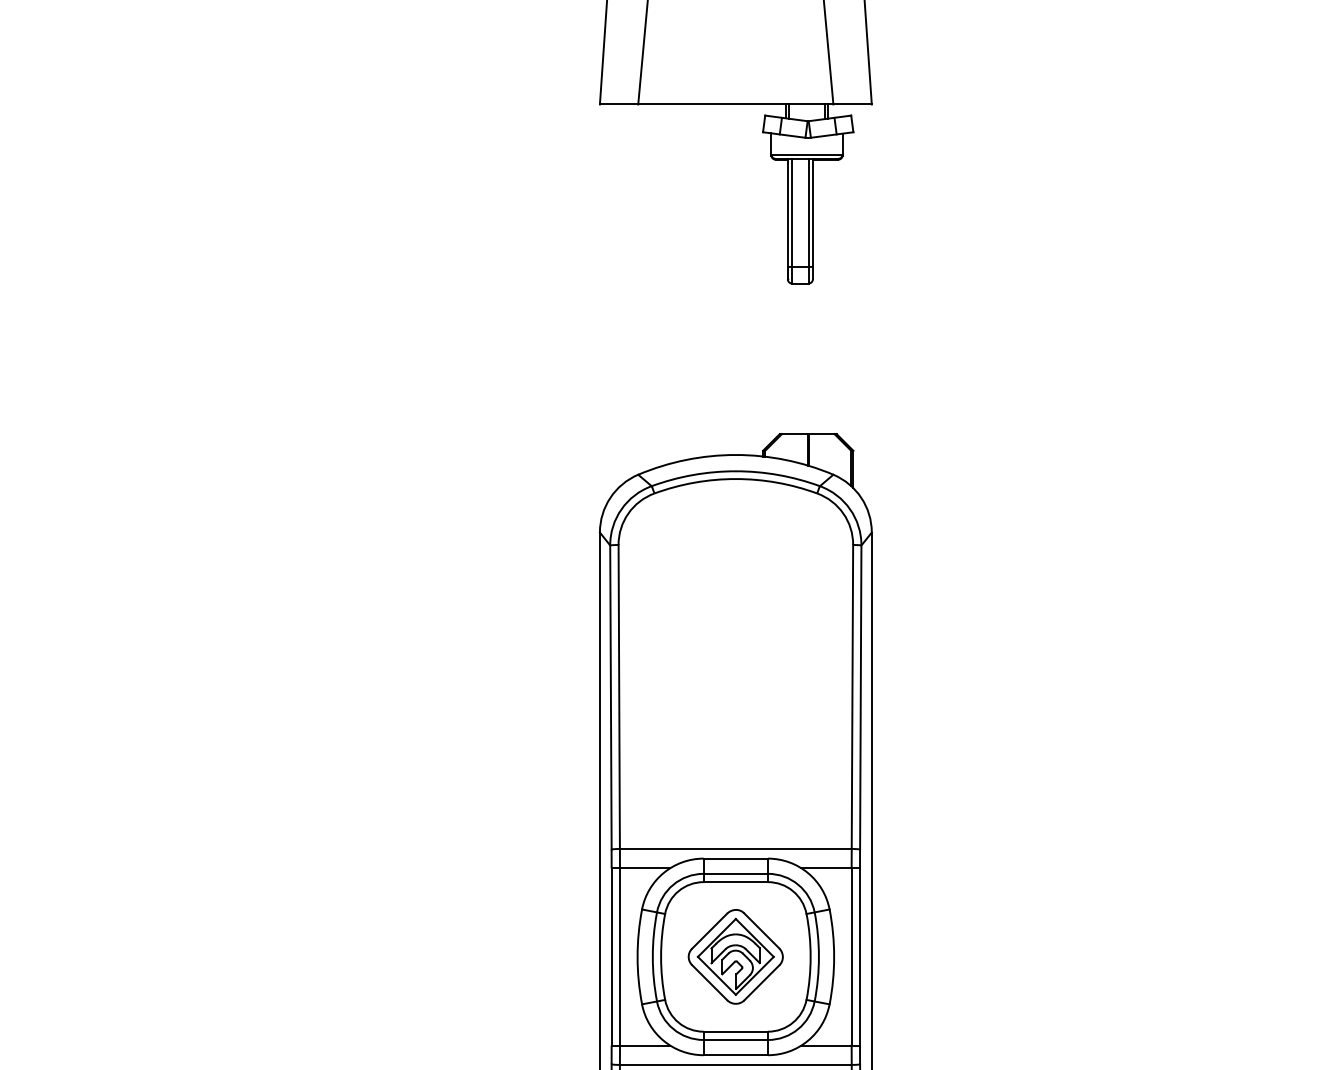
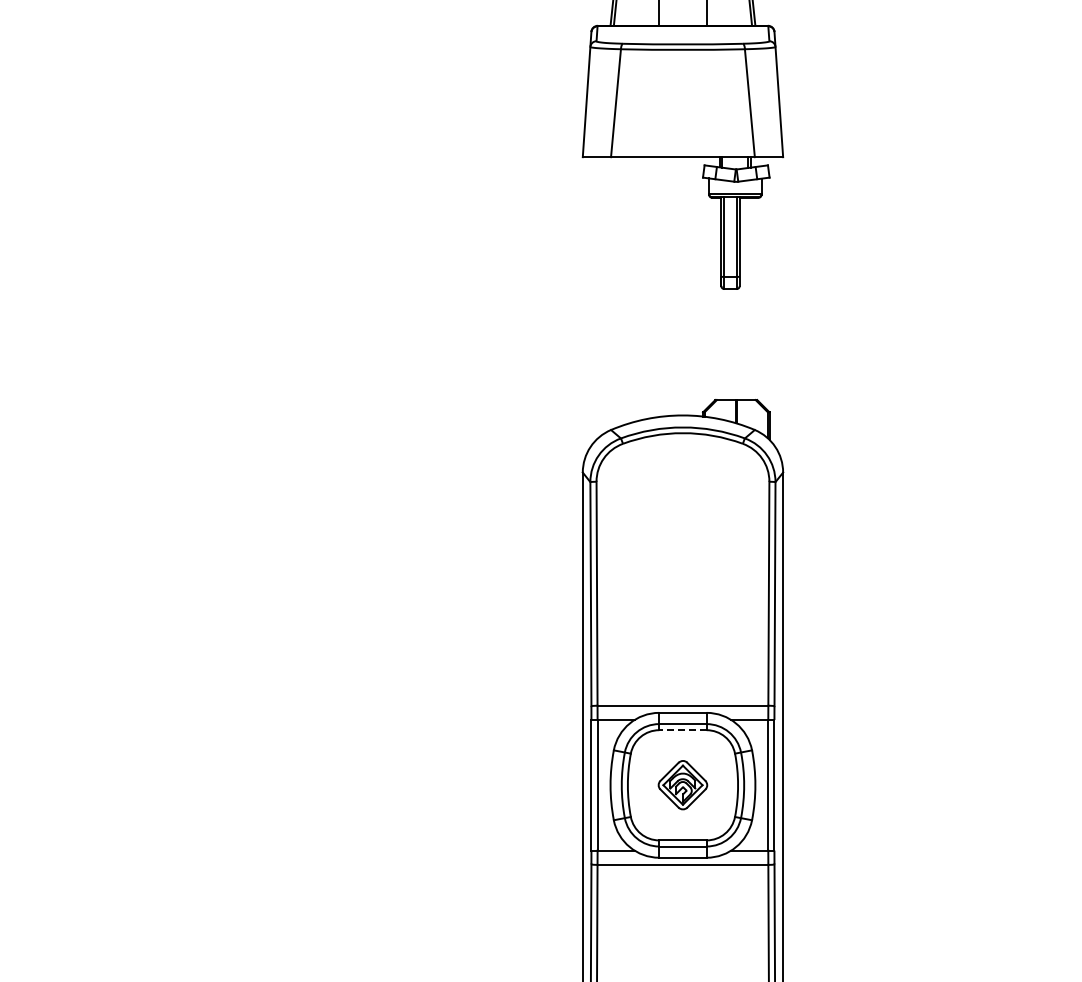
line: (735, 882) -> (682, 730), solid -> dashed
part: (735, 955) -> (682, 784), size x0.7

